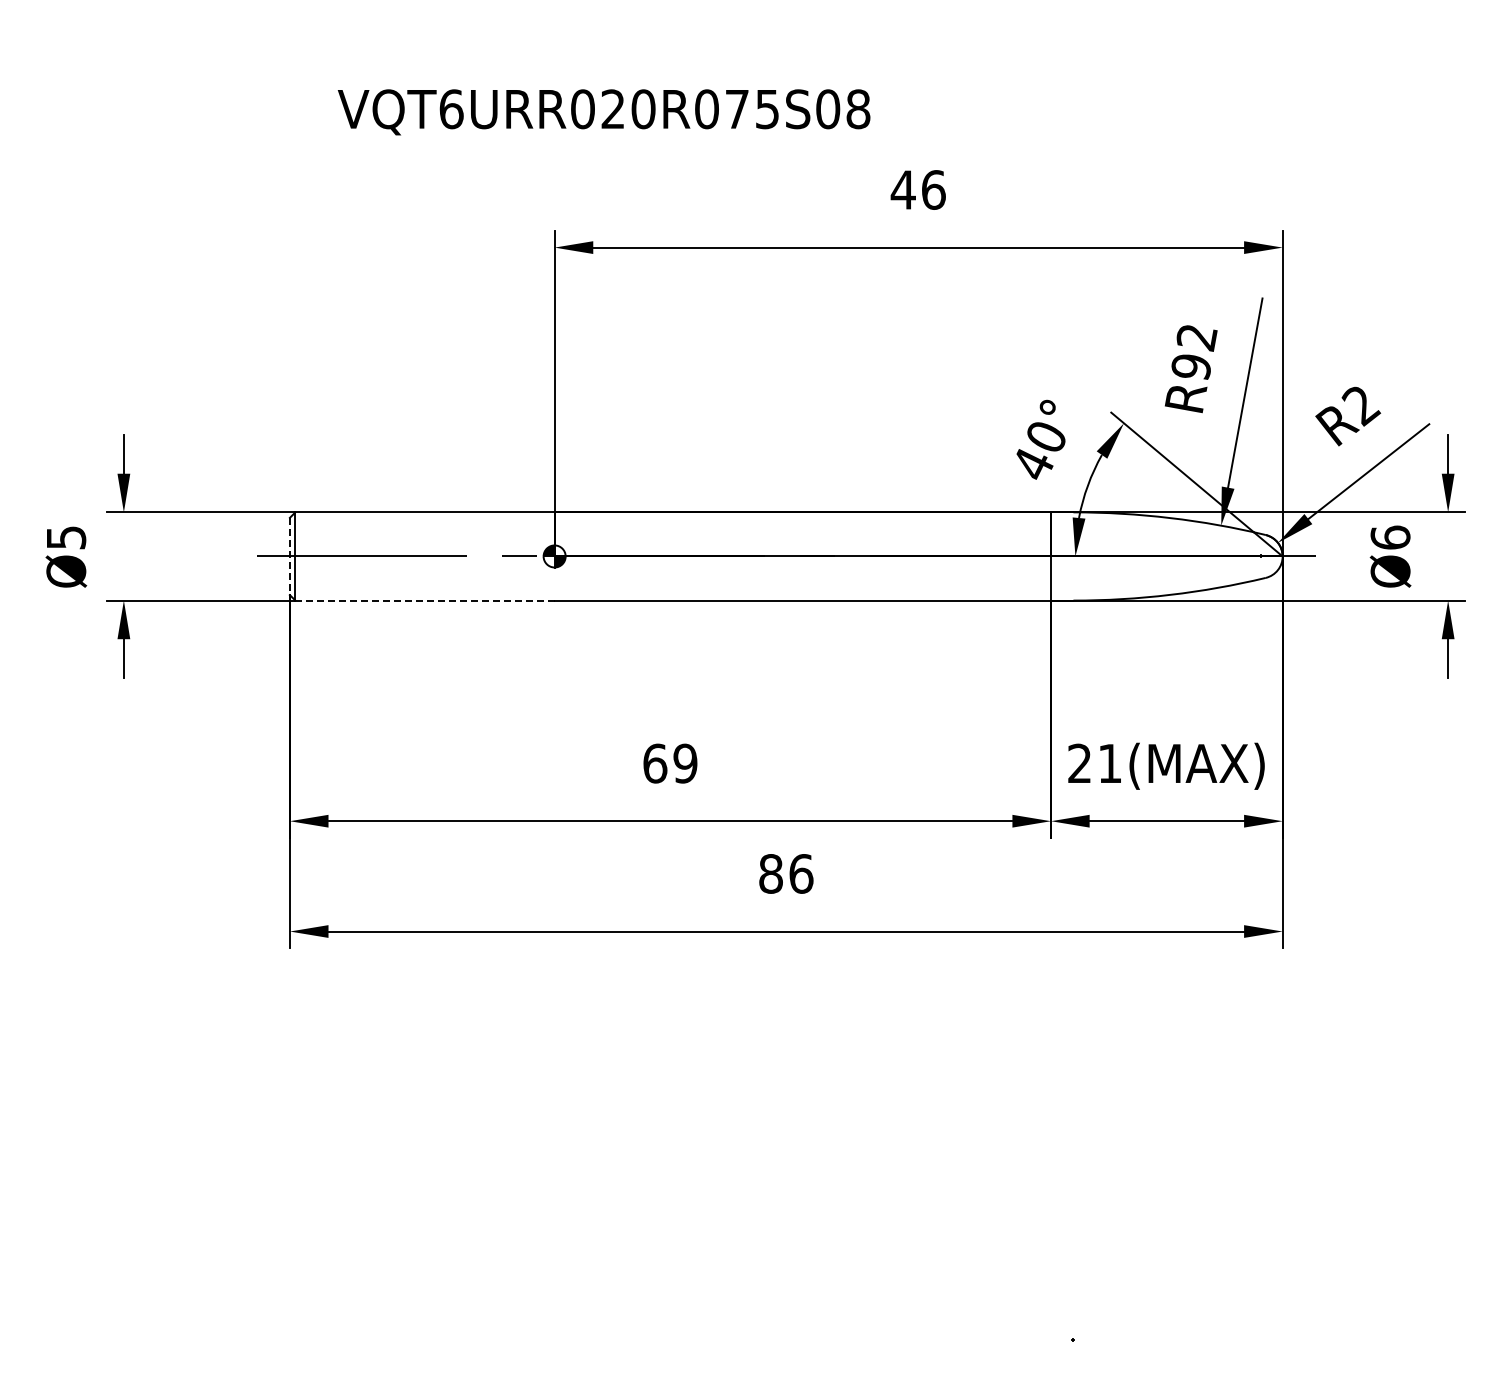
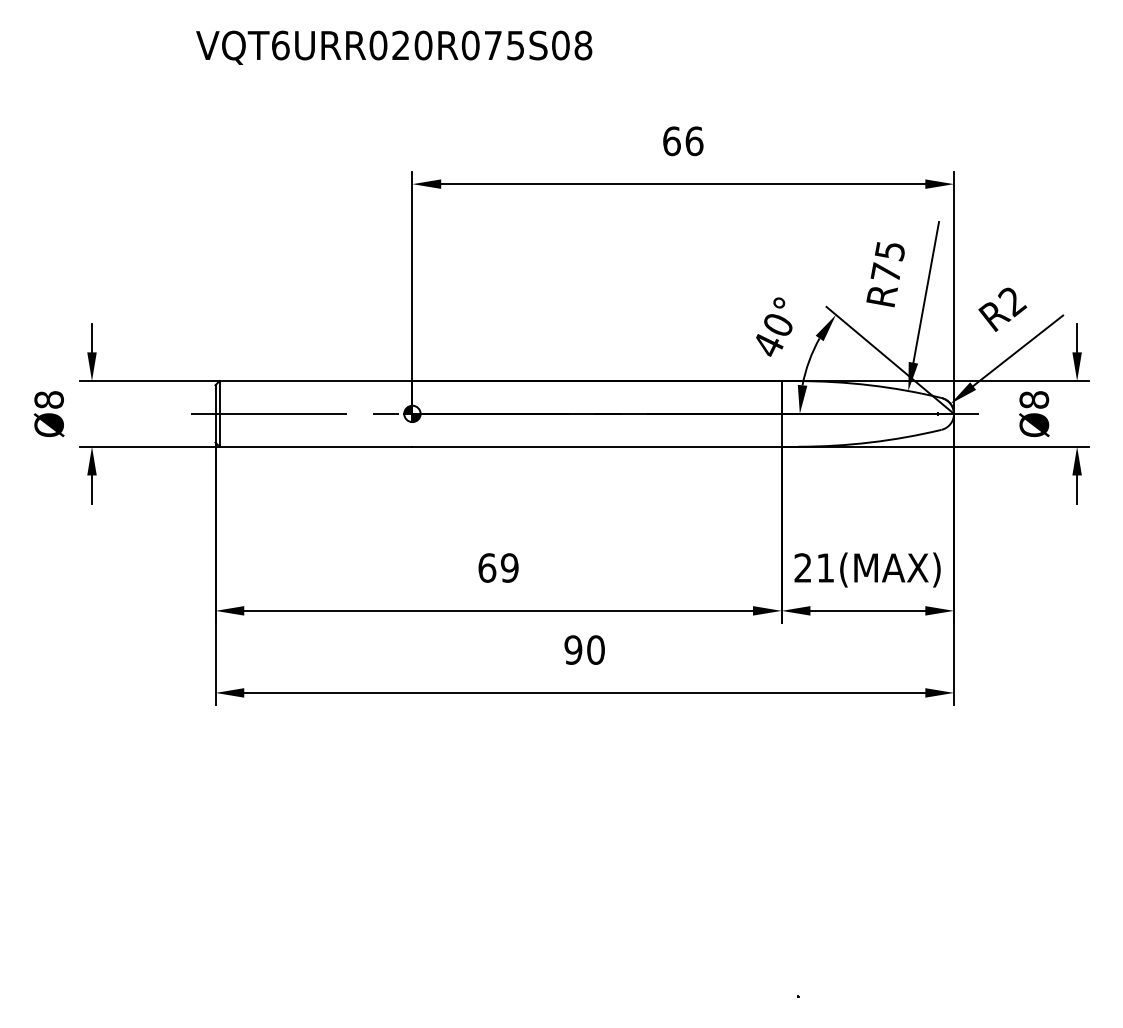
text: (603, 112) -> (393, 47), moved
text: (902, 189) -> (671, 140), 46 -> 66
text: (1193, 352) -> (887, 262), R92 -> R75
text: (66, 537) -> (49, 399), Ø5 -> Ø8
text: (1390, 537) -> (1034, 399), Ø6 -> Ø8
line: (289, 556) -> (215, 413), dashed -> solid
line: (425, 600) -> (316, 446), dashed -> solid
text: (786, 873) -> (584, 649), 86 -> 90

